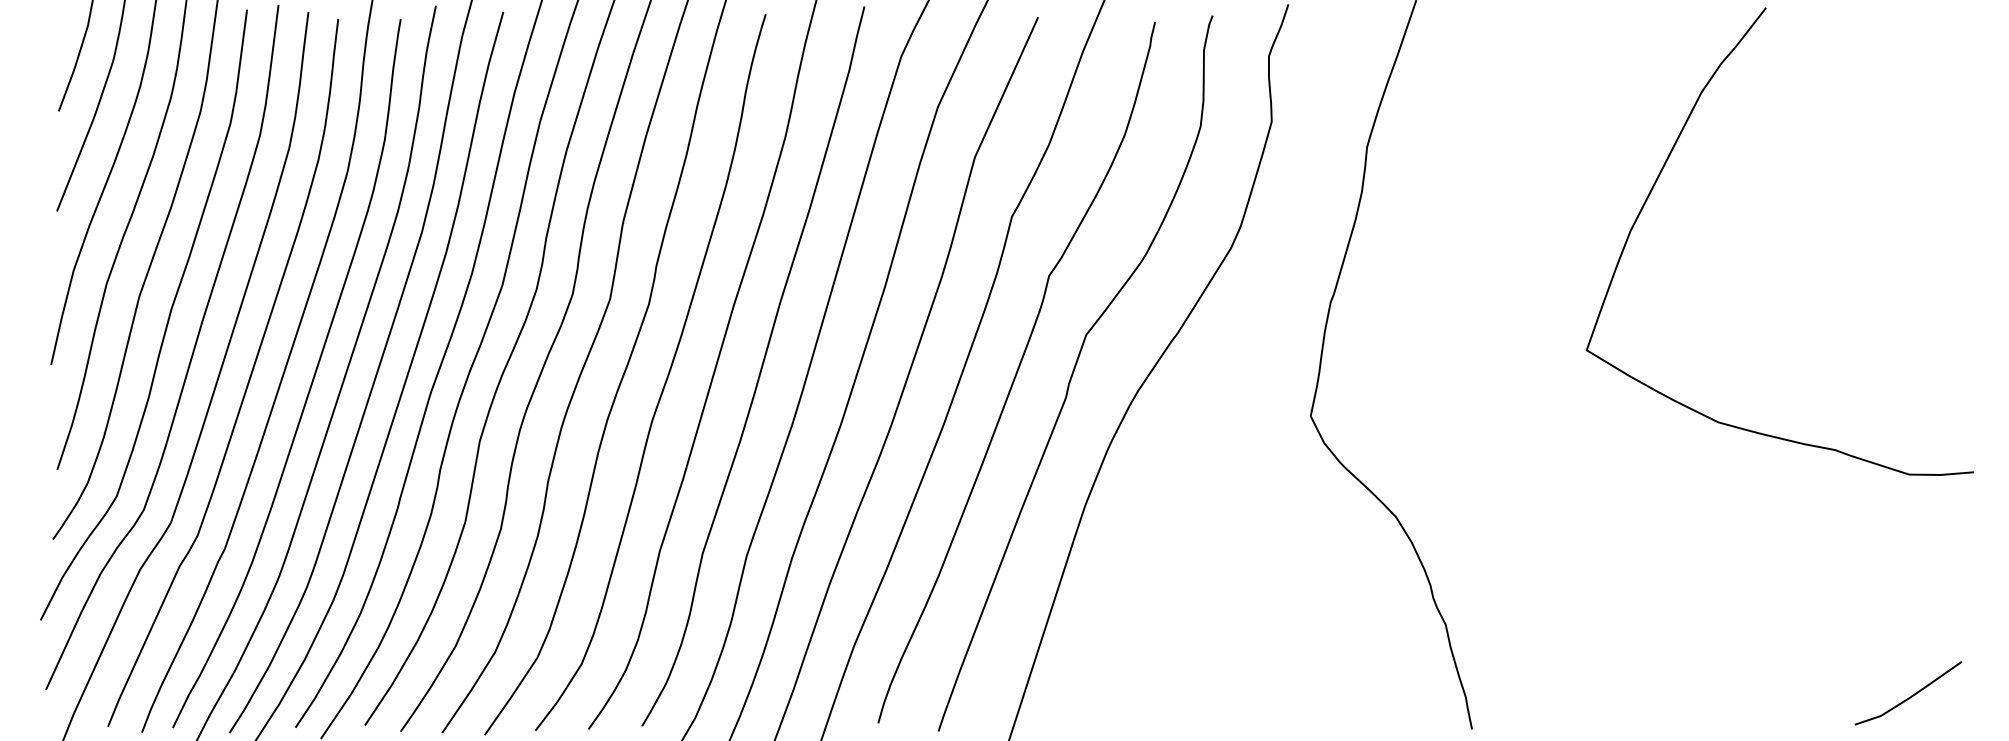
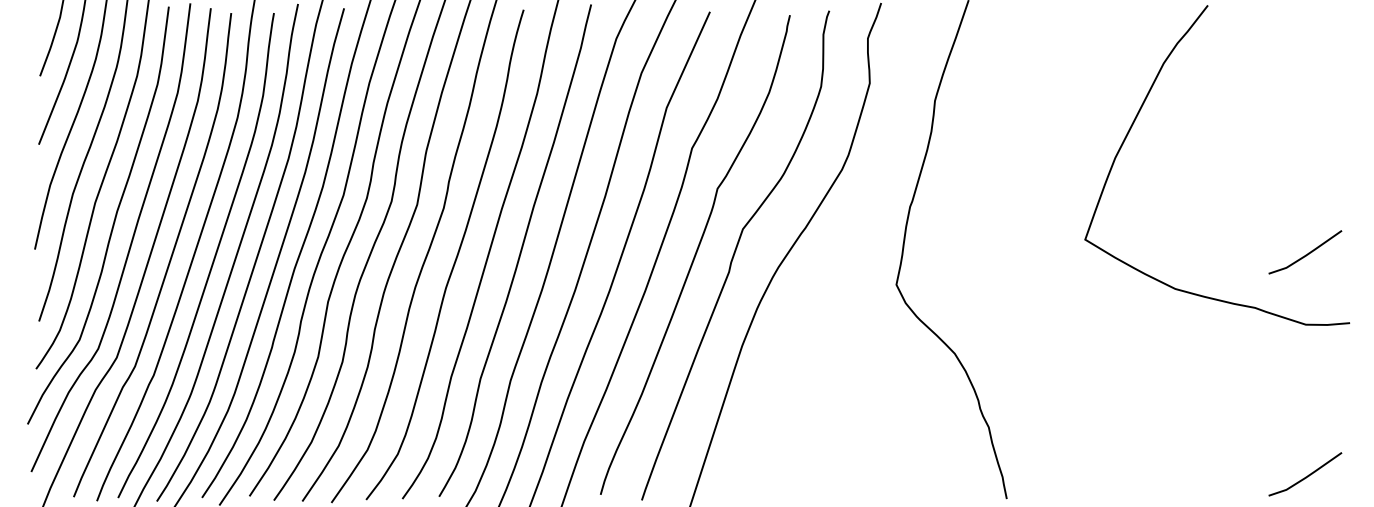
line: (1908, 371) -> (1305, 254), added

